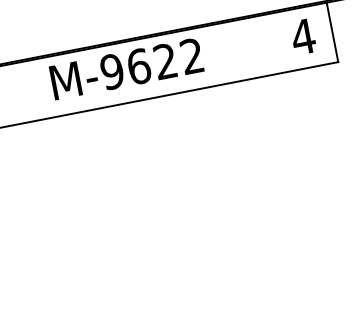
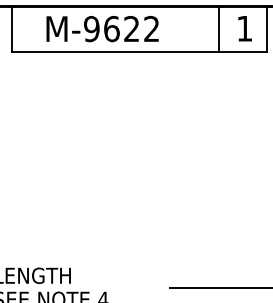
text: (302, 36) -> (244, 28), 4 -> 1
line: (268, 44) -> (218, 29), added
text: (126, 69) -> (102, 29), moved

